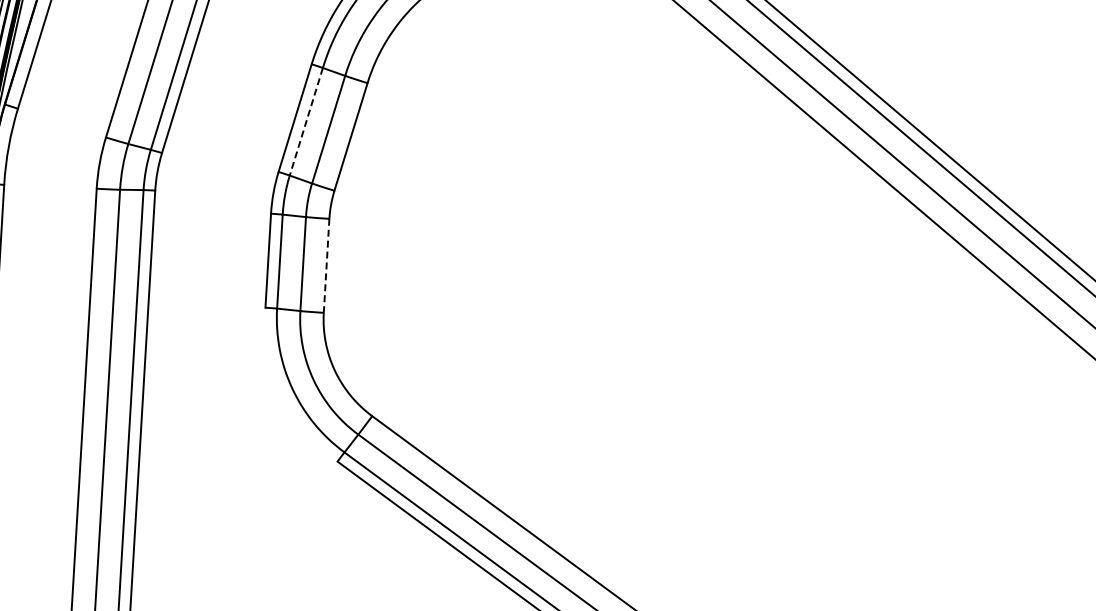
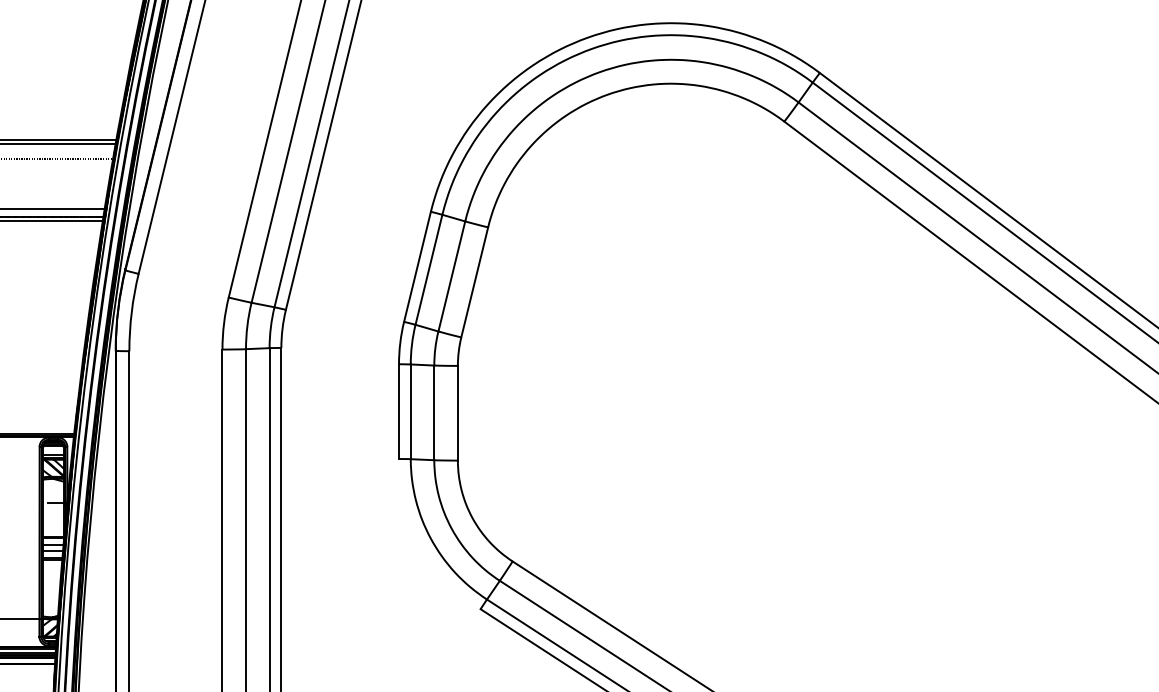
line: (305, 121) -> (428, 269), dashed -> solid
line: (326, 266) -> (457, 413), dashed -> solid

